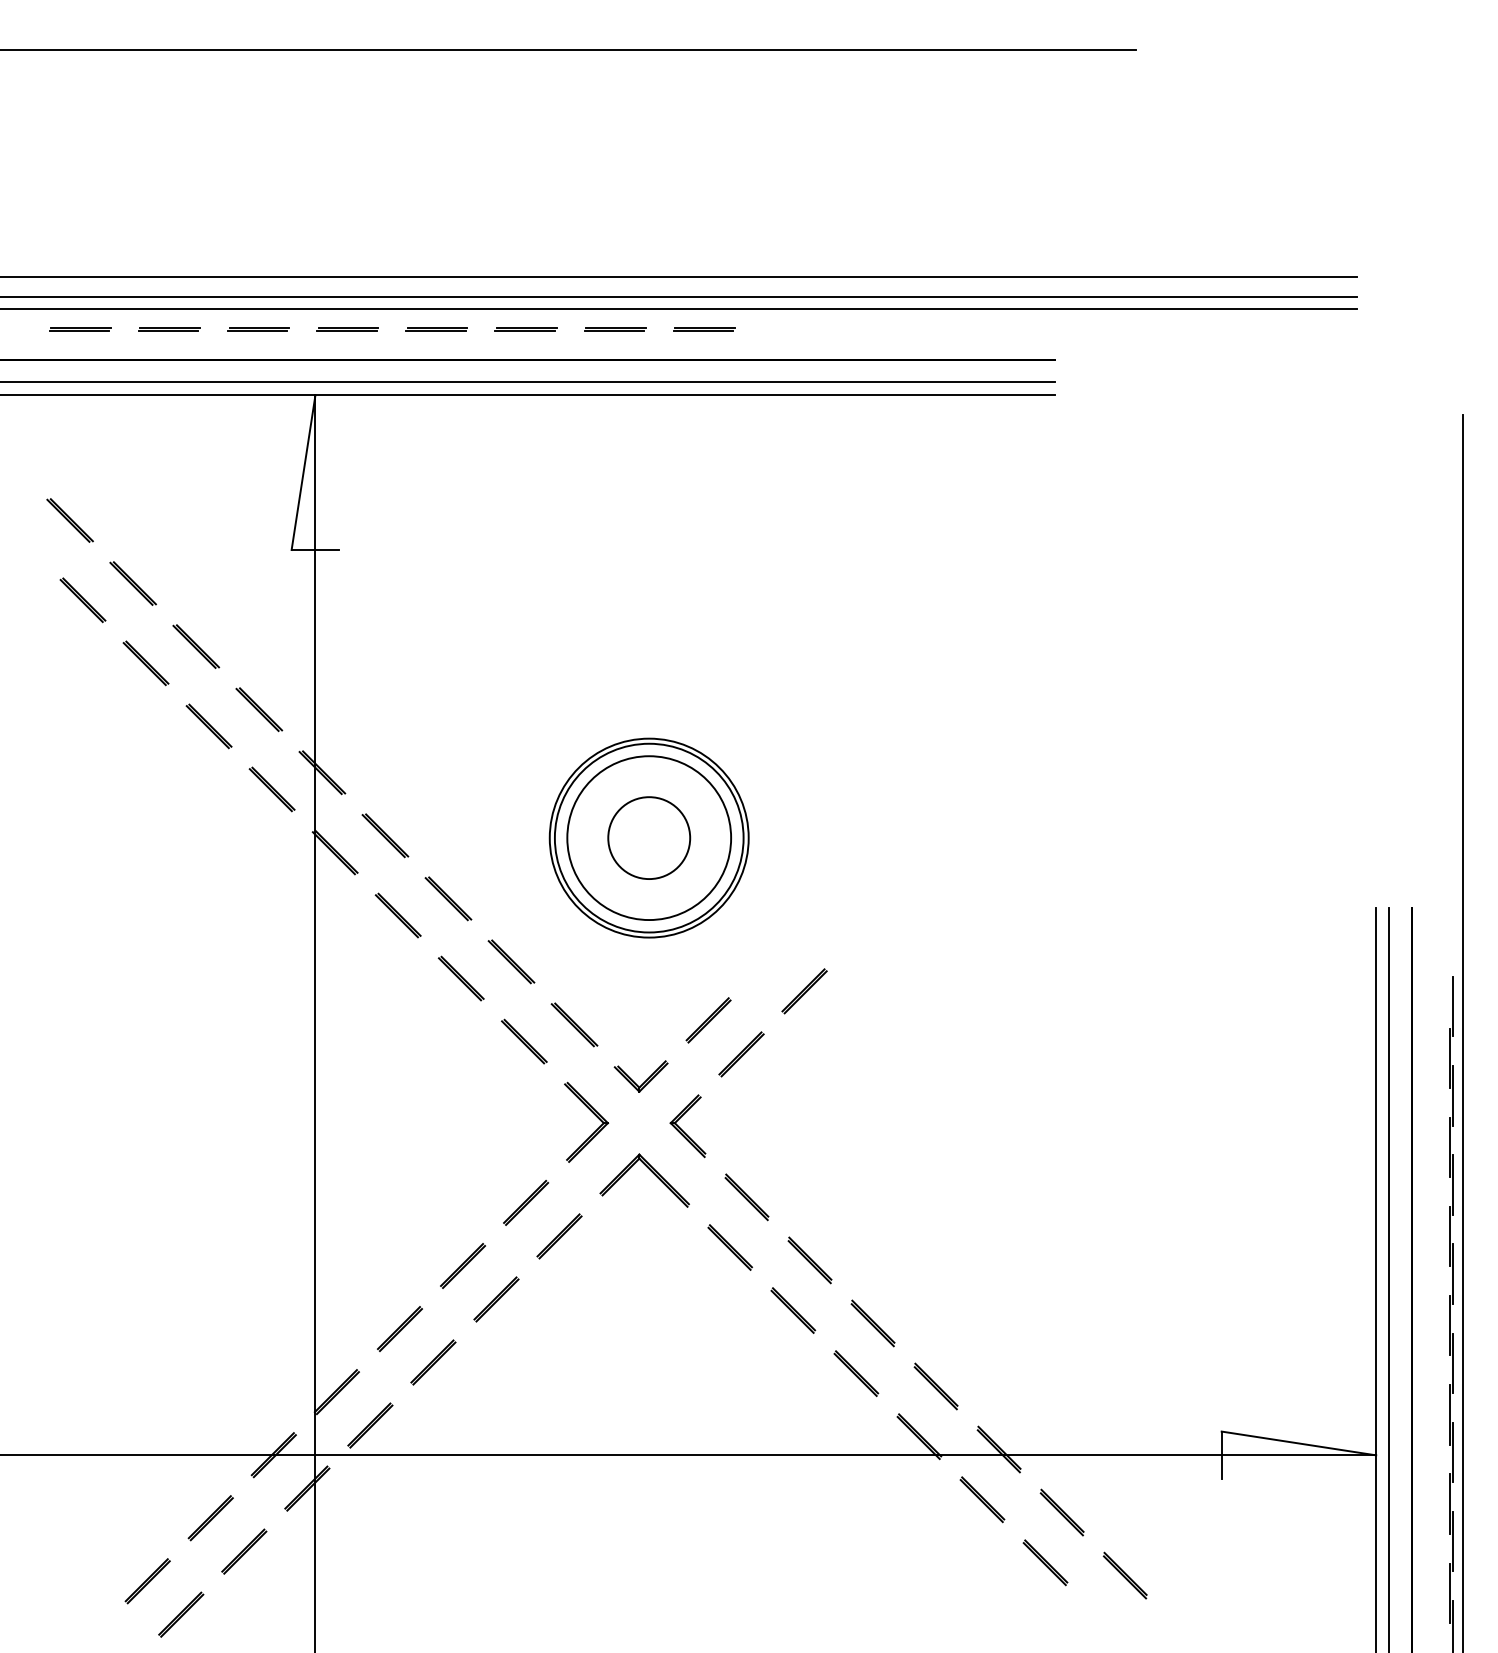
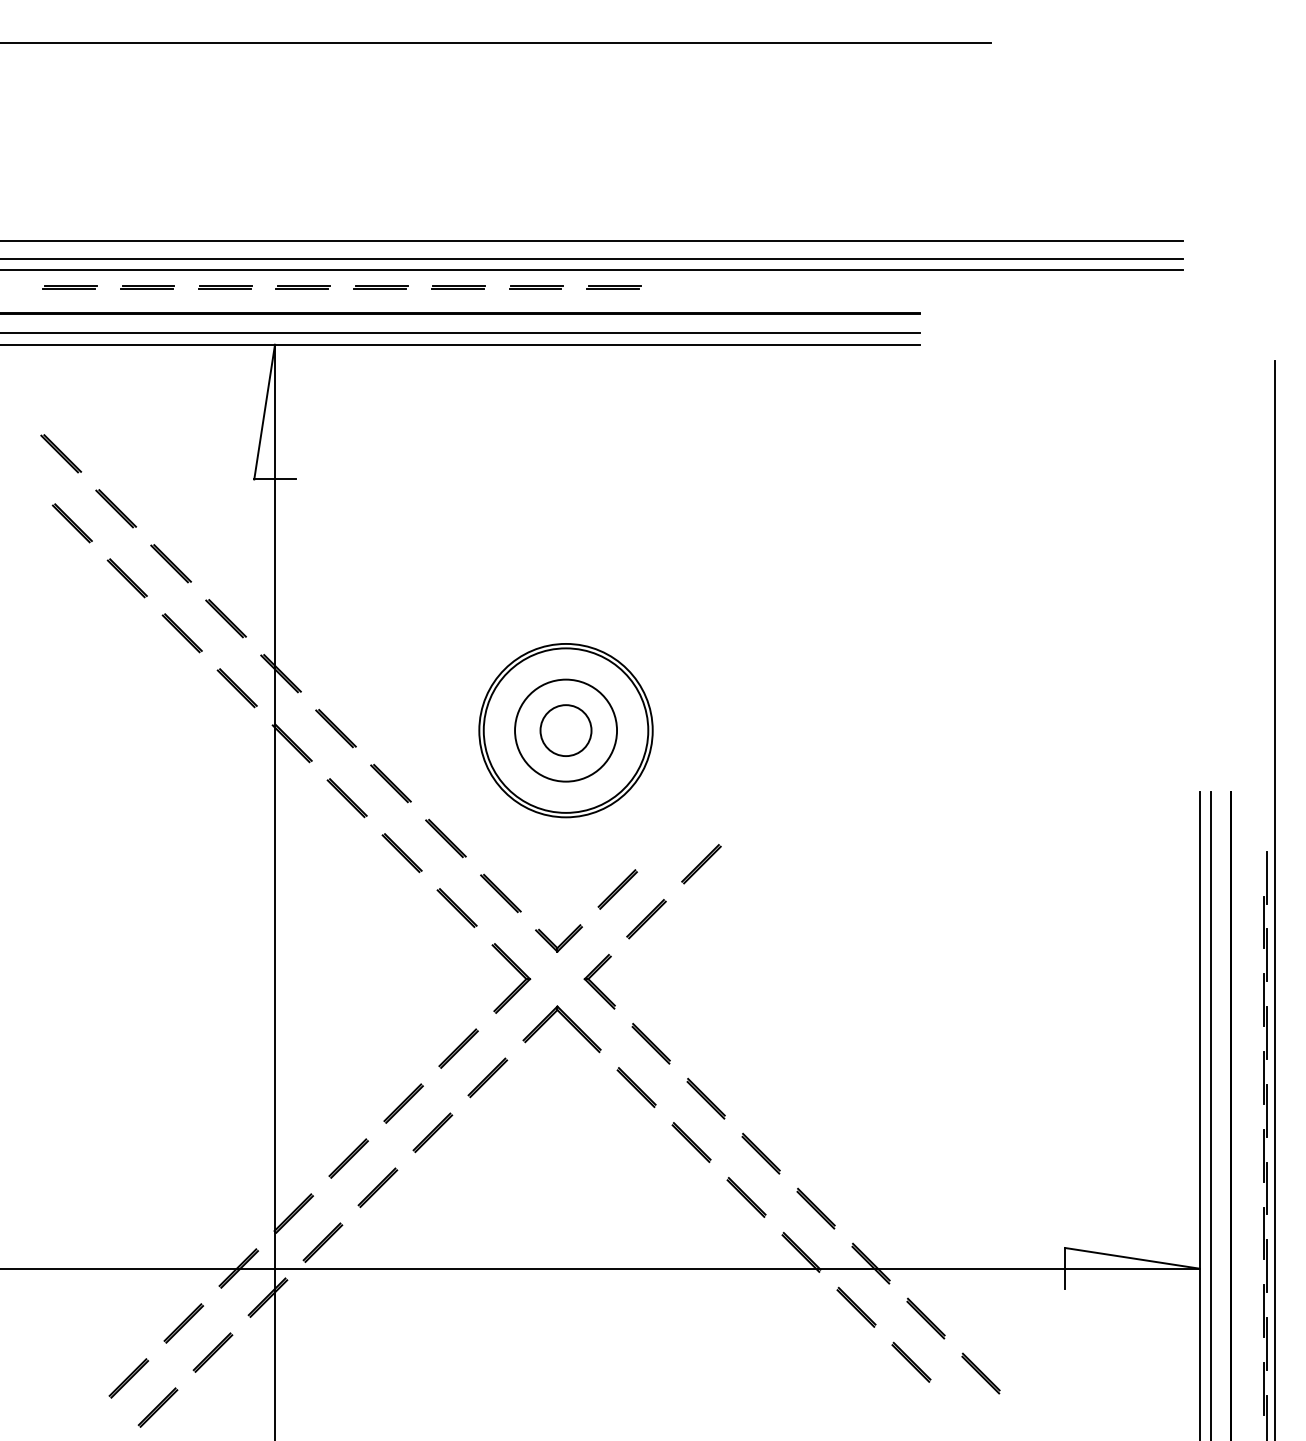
circle: (648, 837) -> (565, 730), size x0.71
circle: (649, 837) -> (566, 730), size x0.71

